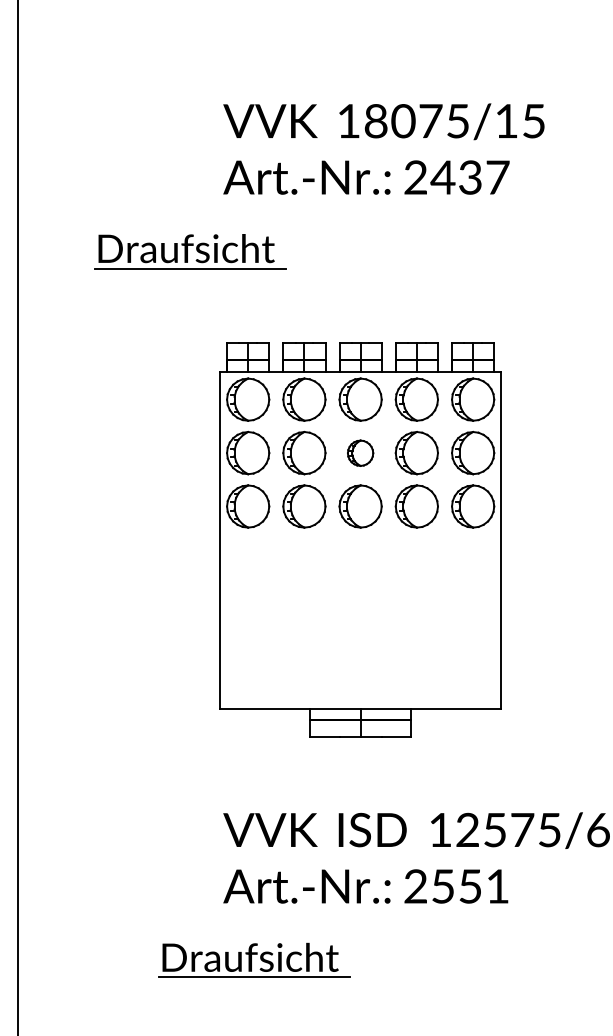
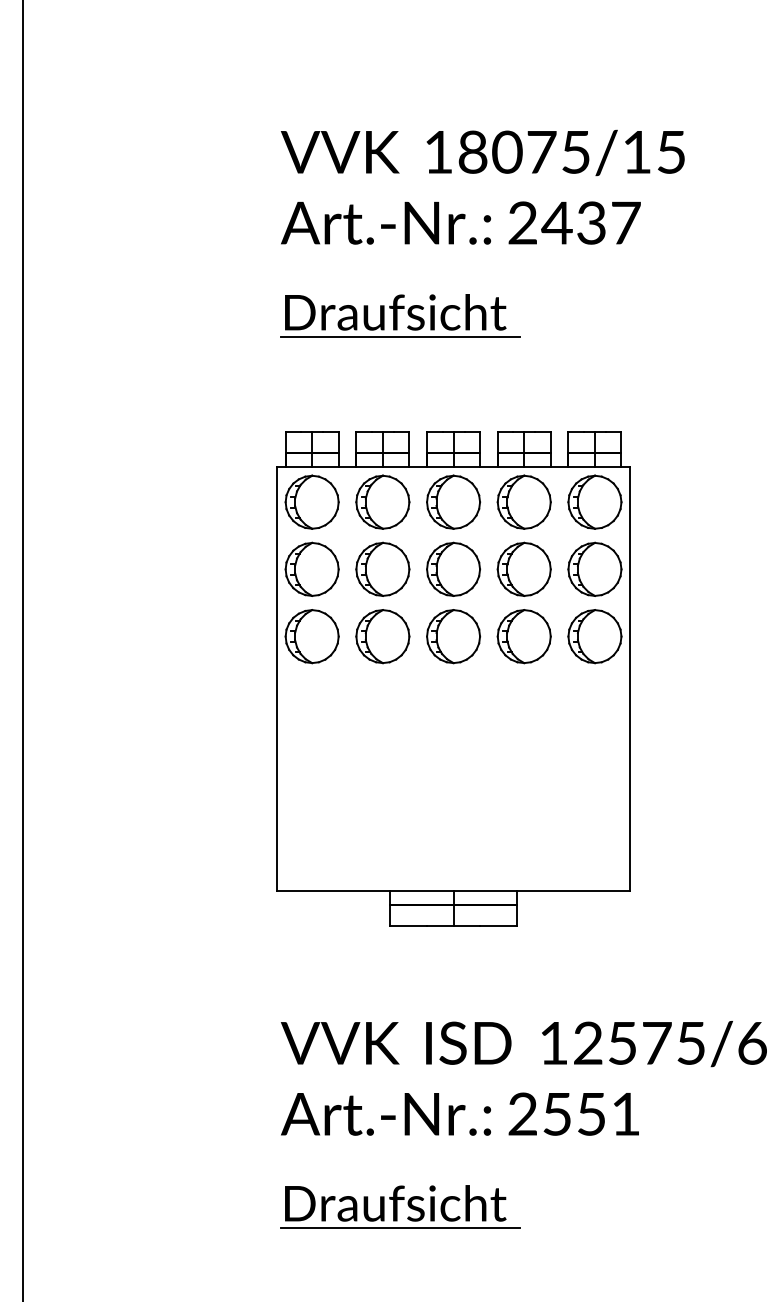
part: (190, 251) -> (400, 316), moved
part: (360, 453) -> (453, 569), size x1.67
part: (254, 959) -> (400, 1205), moved

